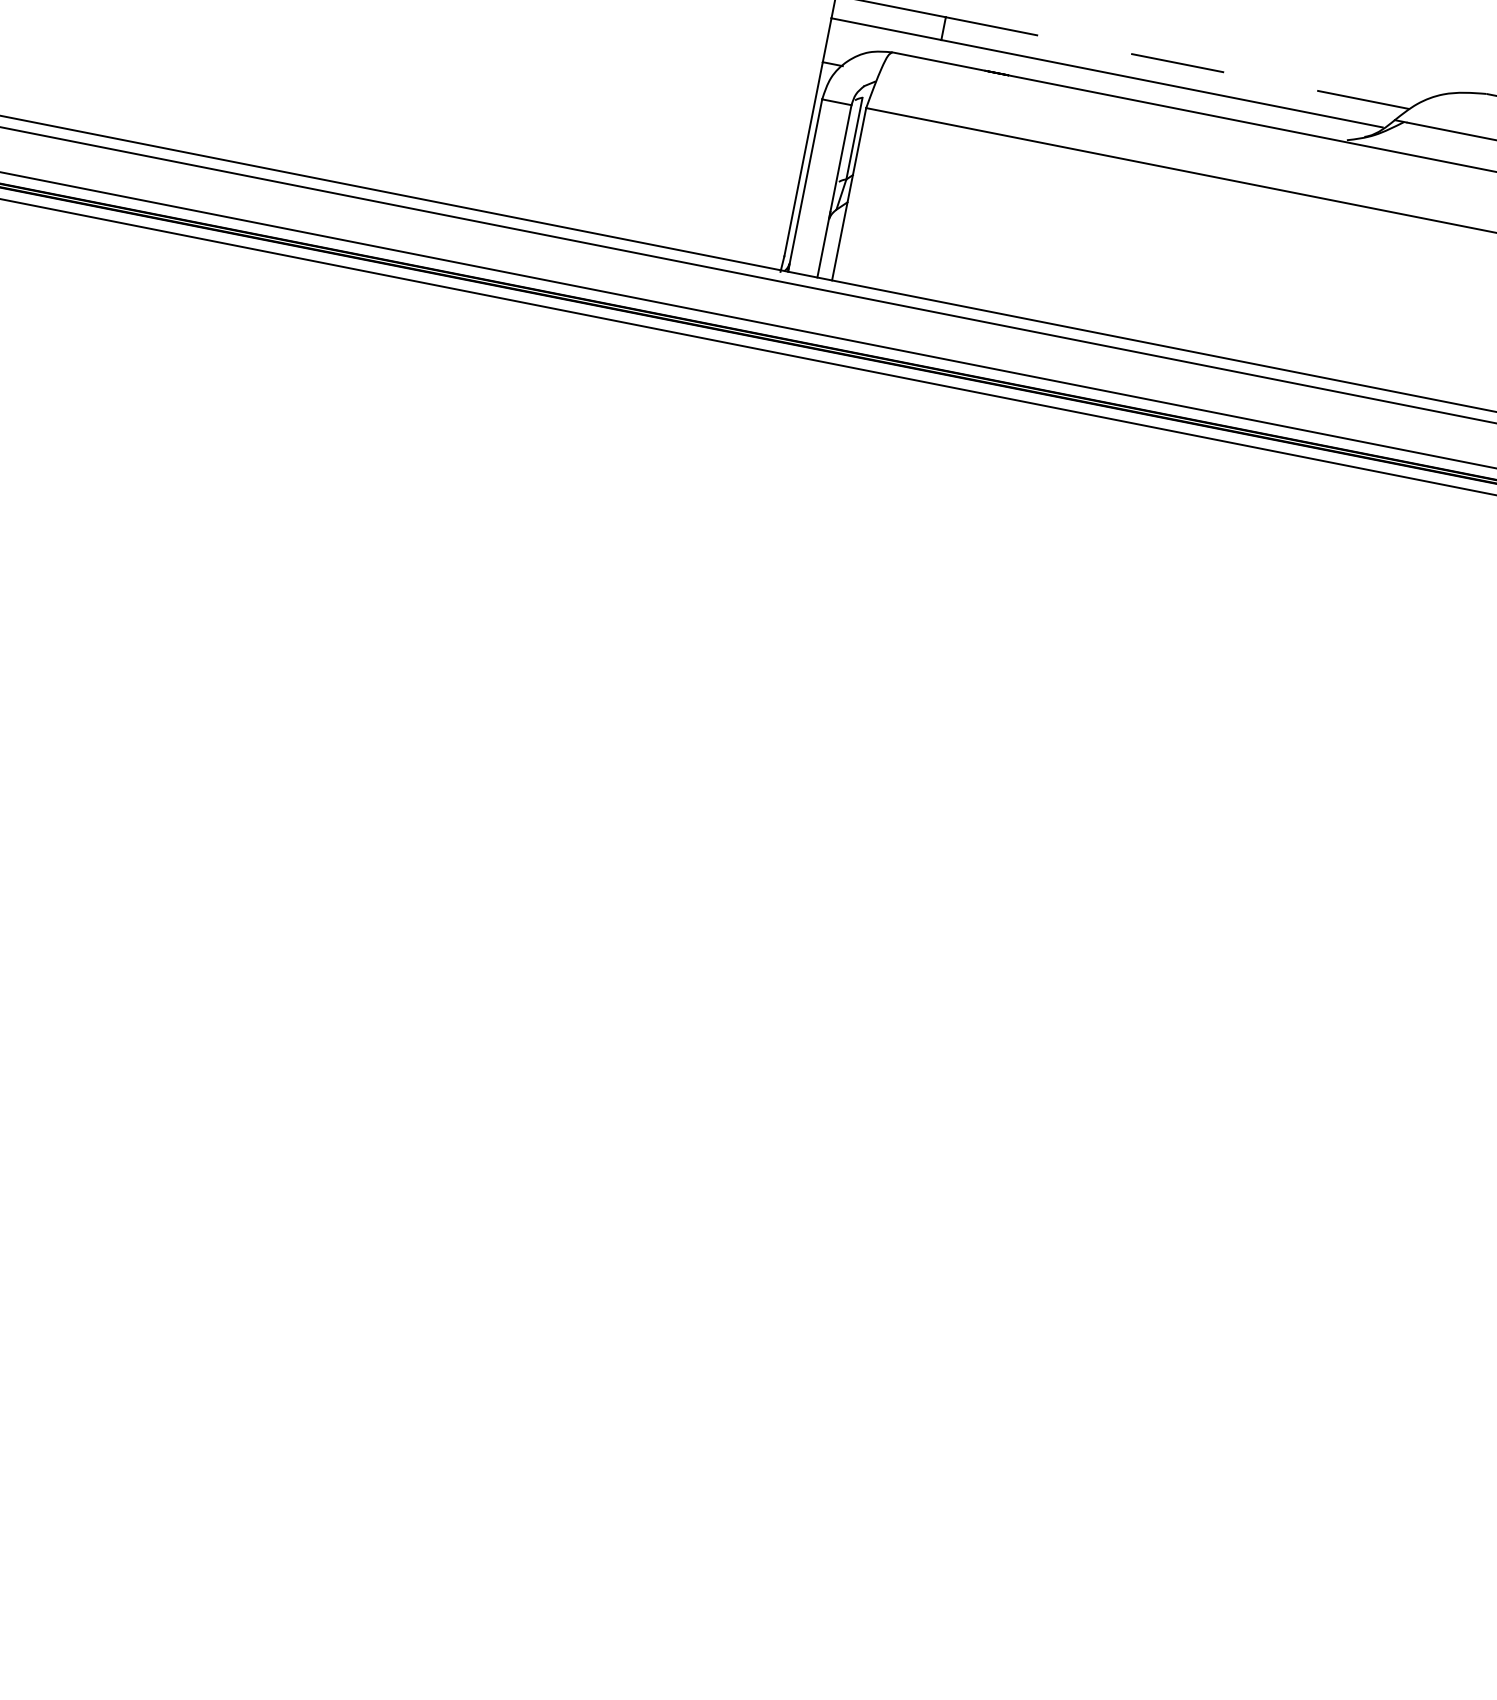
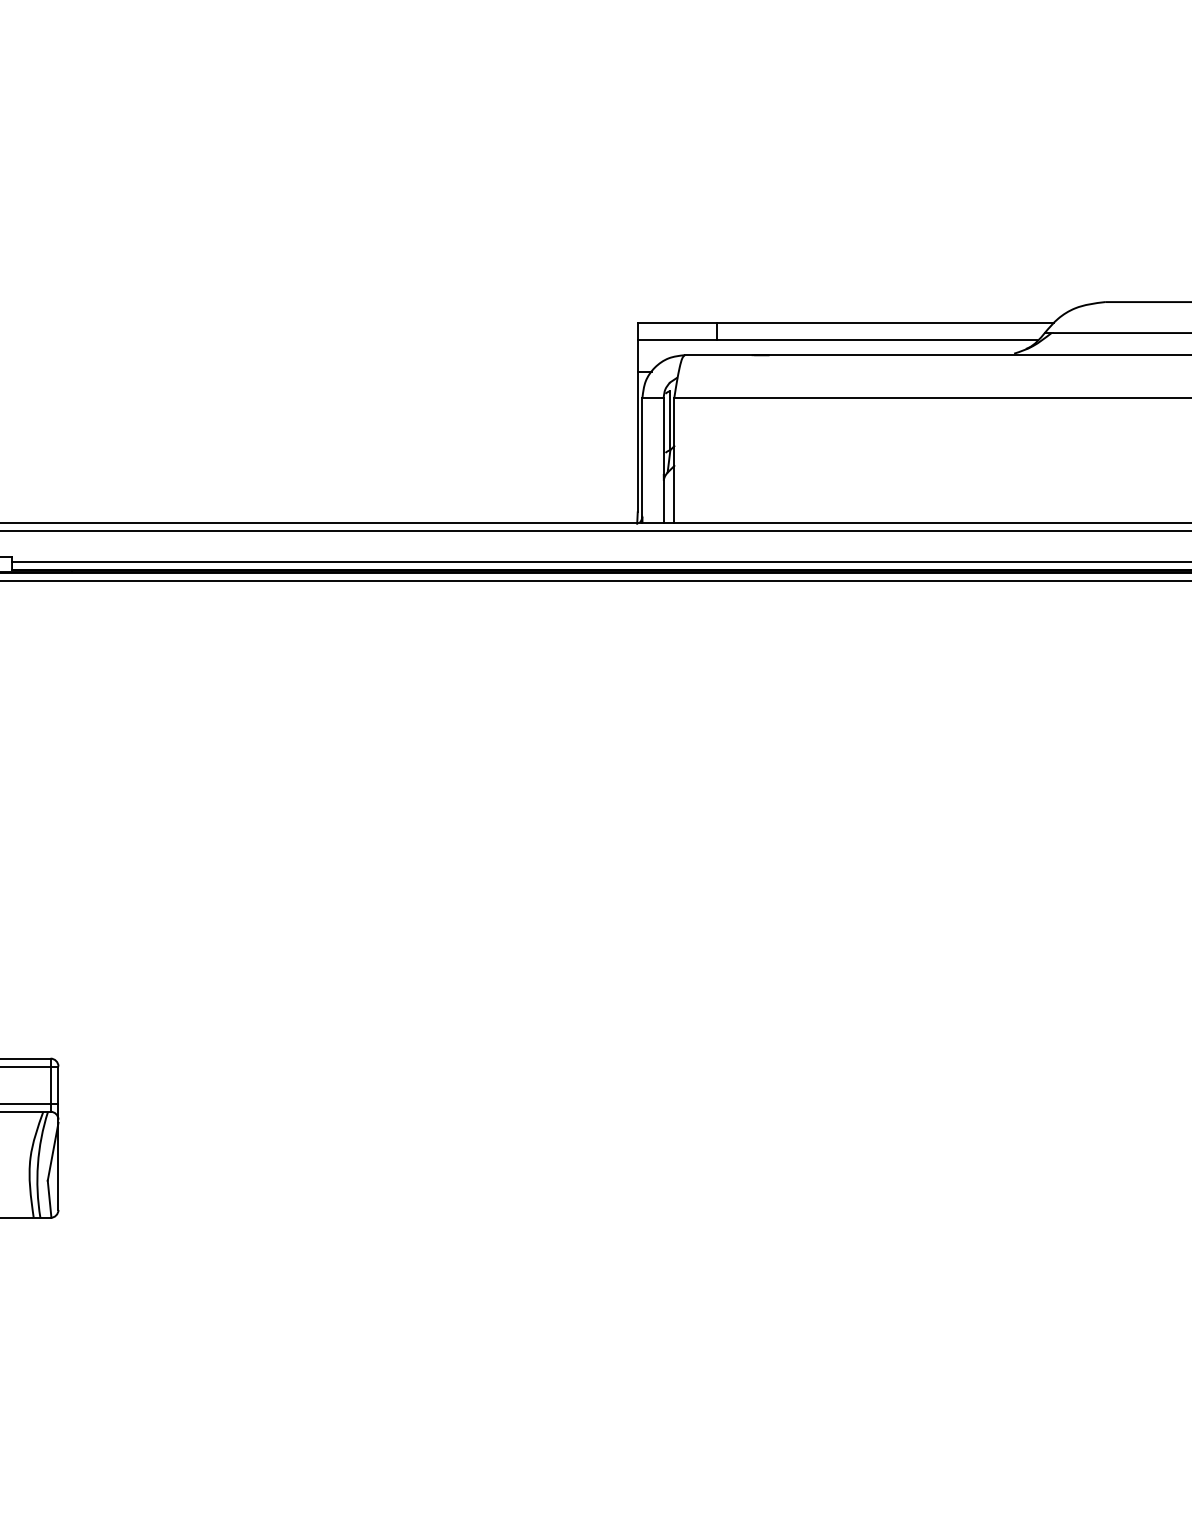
line: (1177, 63) -> (885, 323), dashed -> solid

